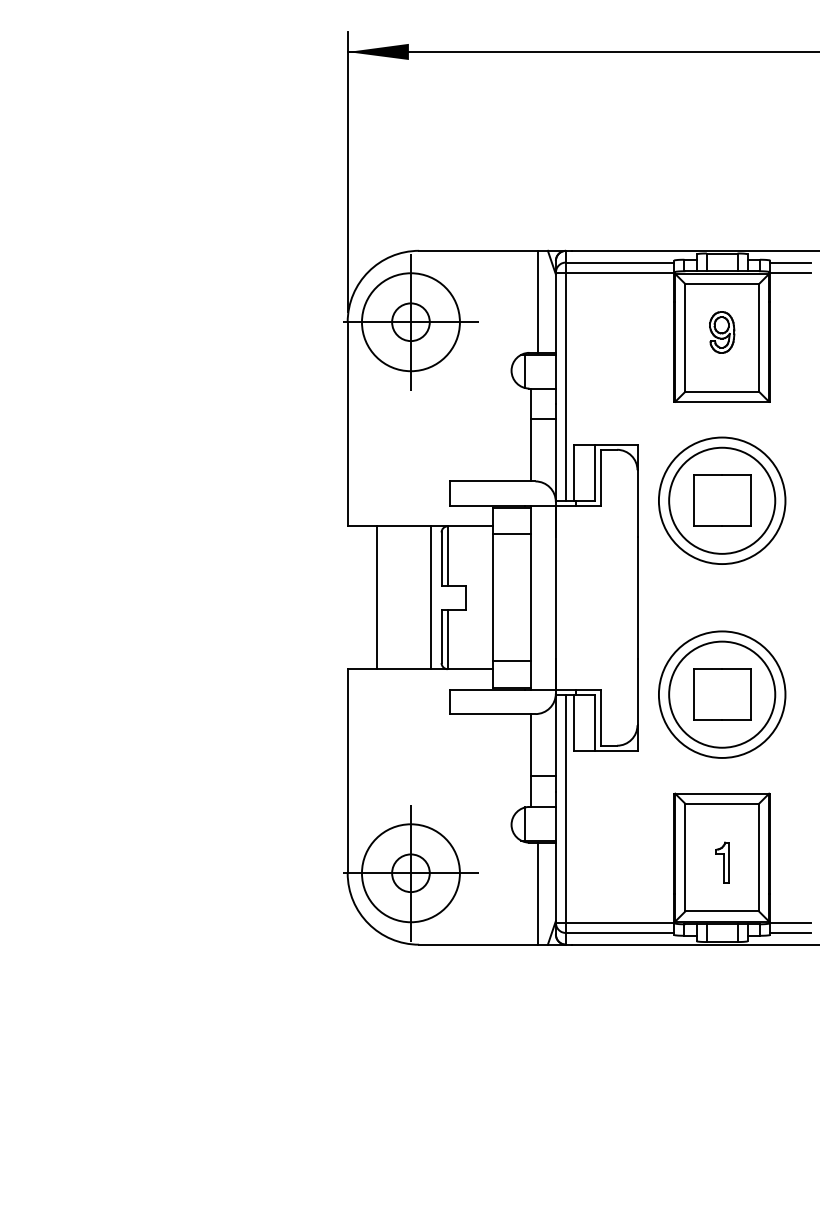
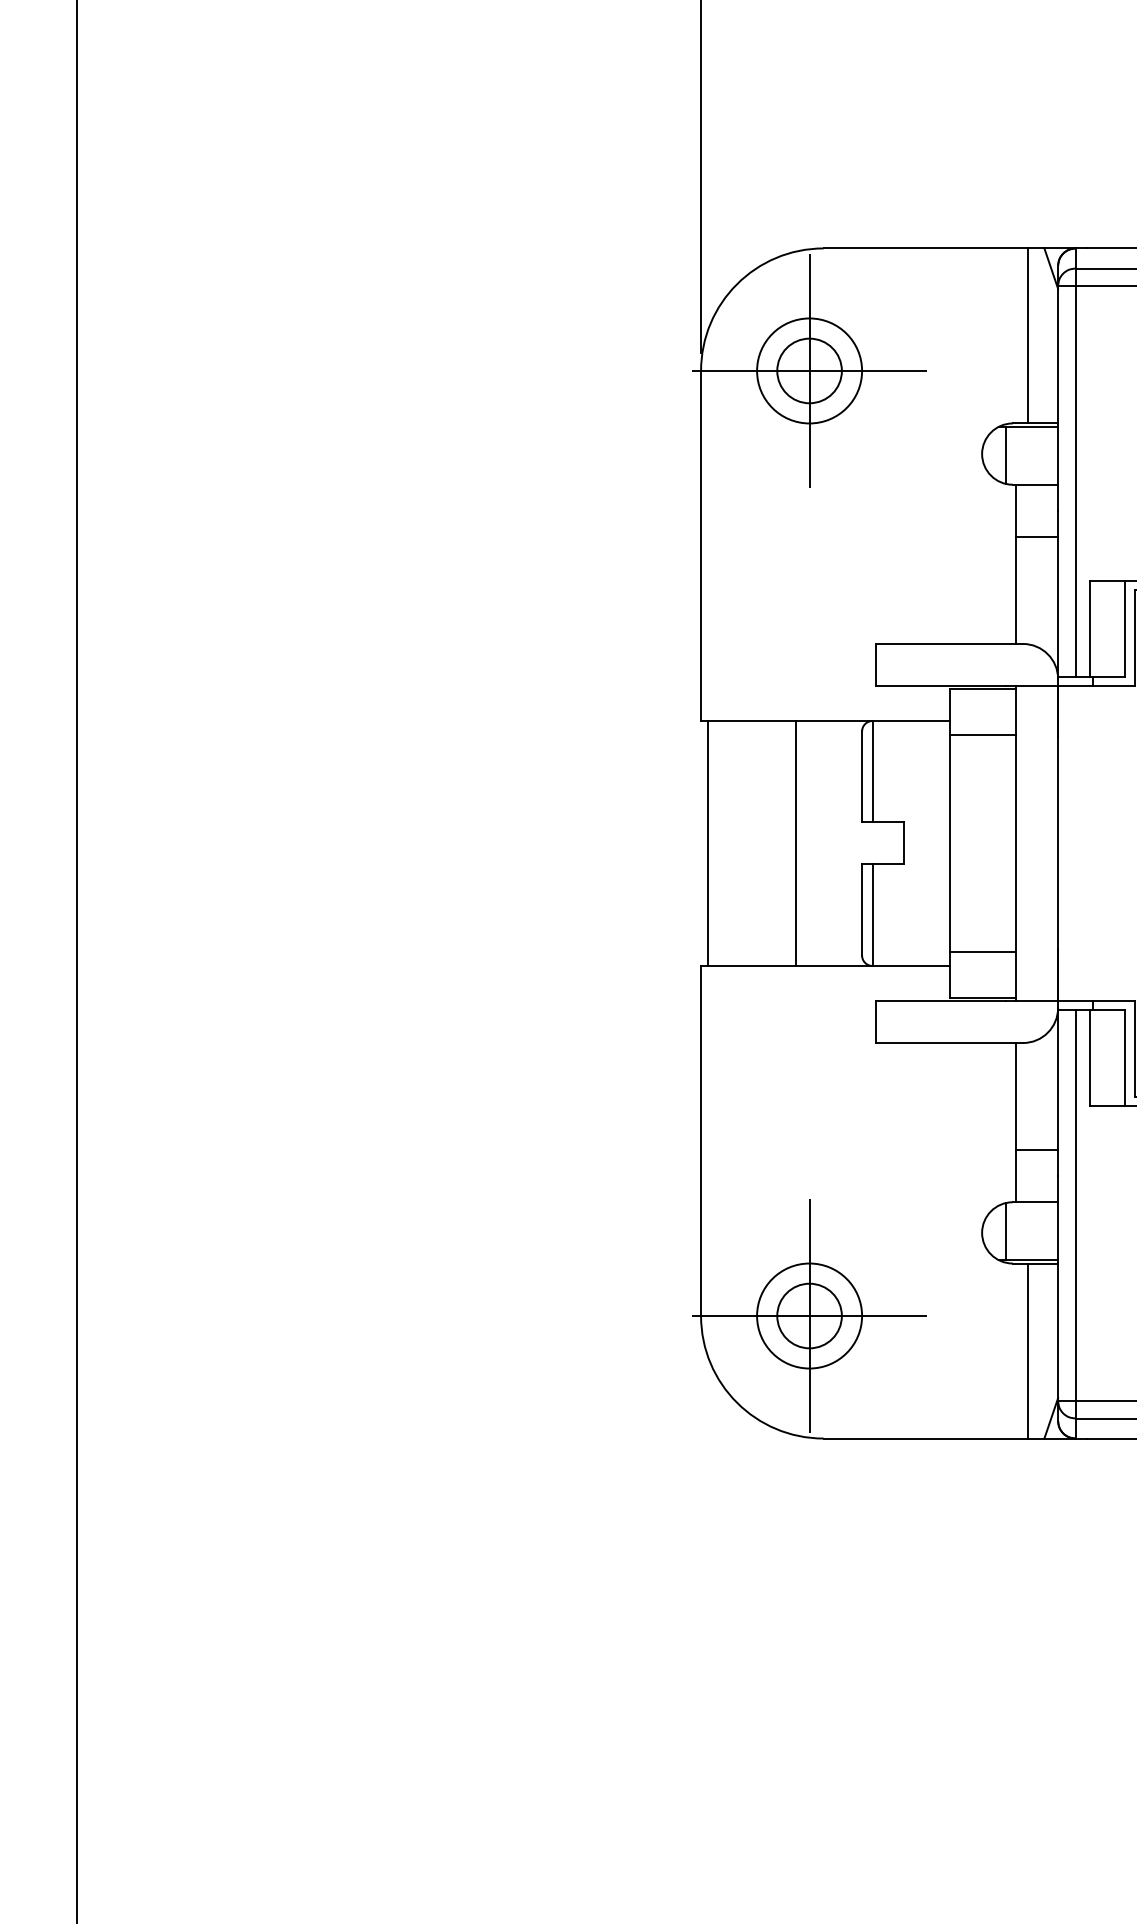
circle: (410, 321) -> (808, 369), size x0.62
line: (376, 597) -> (707, 843), moved
line: (430, 597) -> (795, 843), moved
circle: (410, 872) -> (808, 1314), size x0.62

